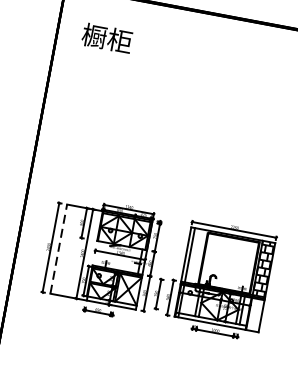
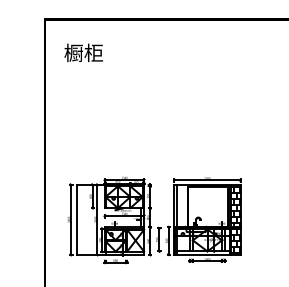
line: (58, 248) -> (76, 219), dashed -> solid
hatch: (255, 314) -> (235, 241), added

